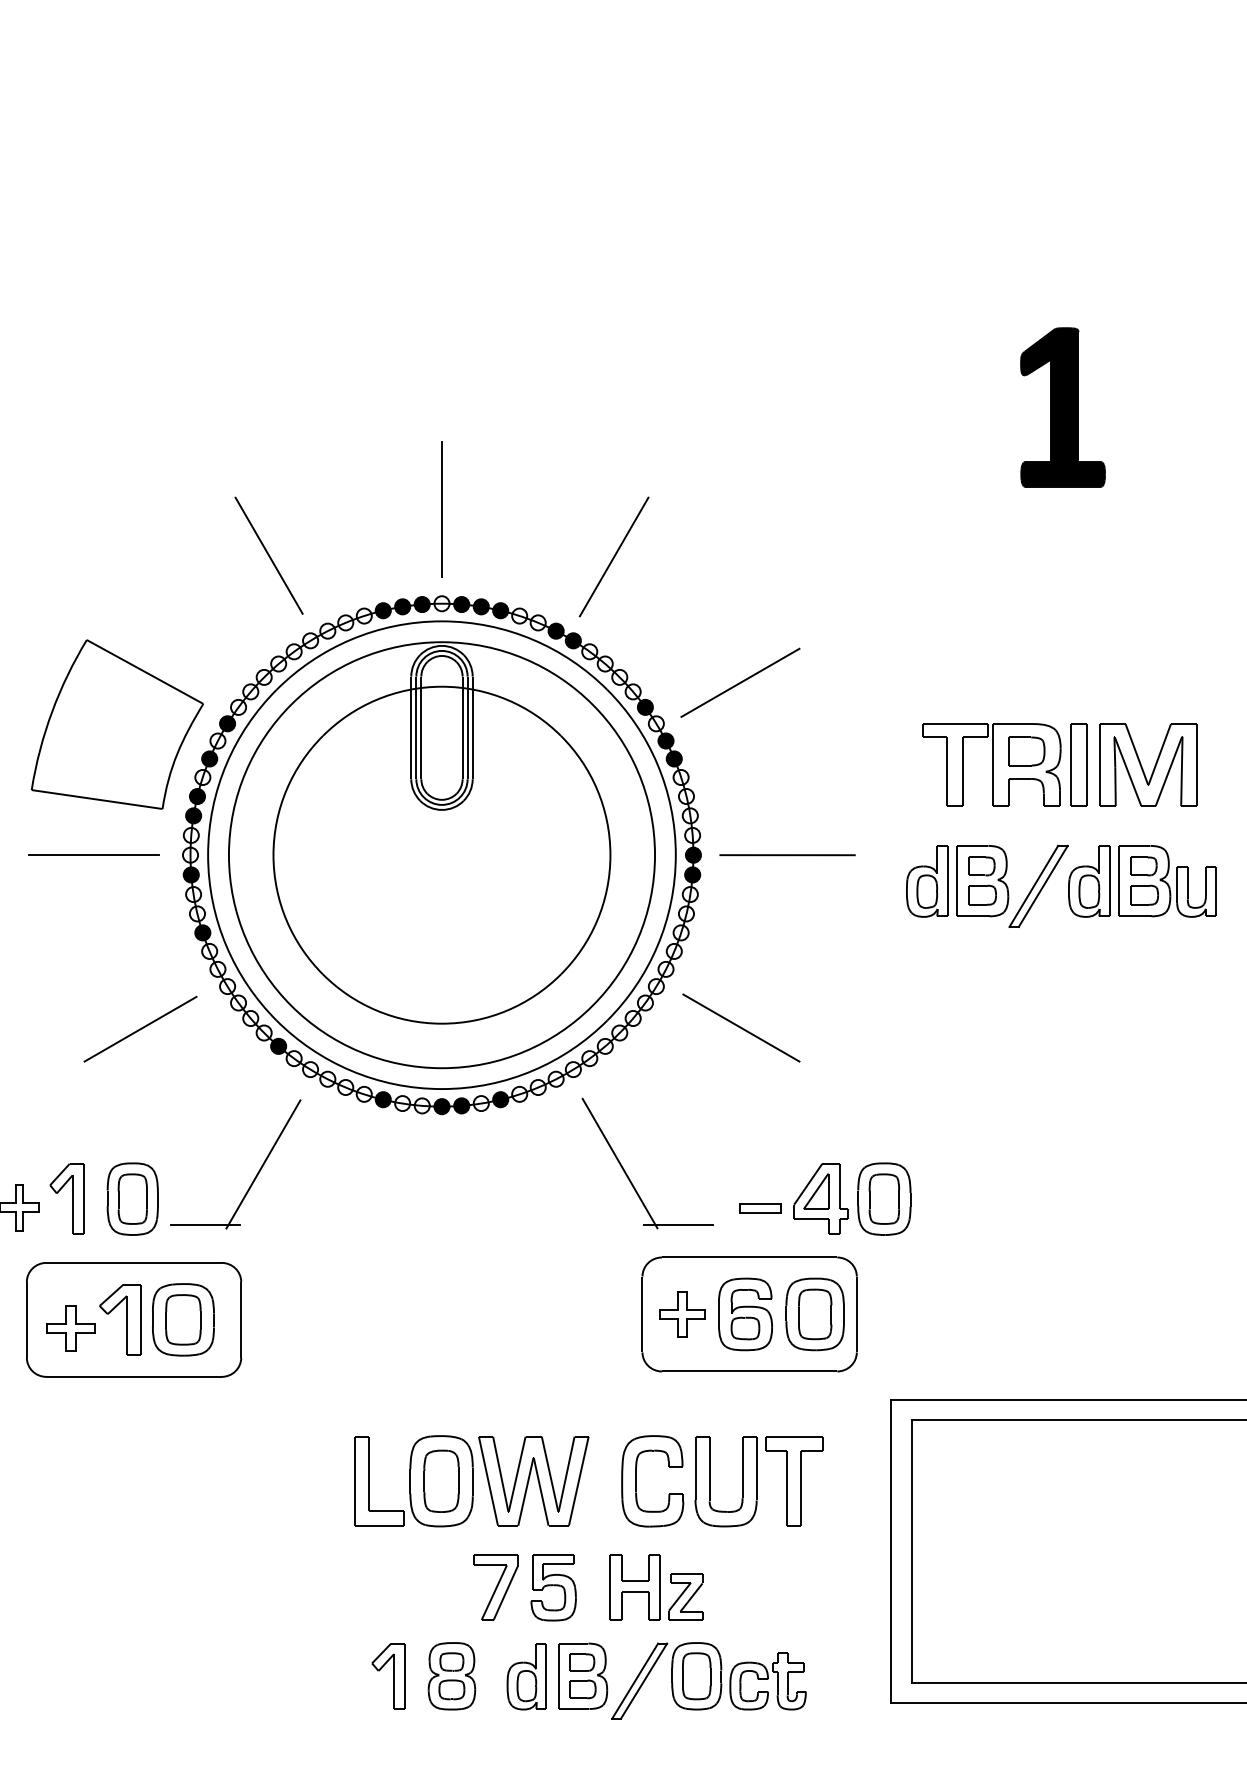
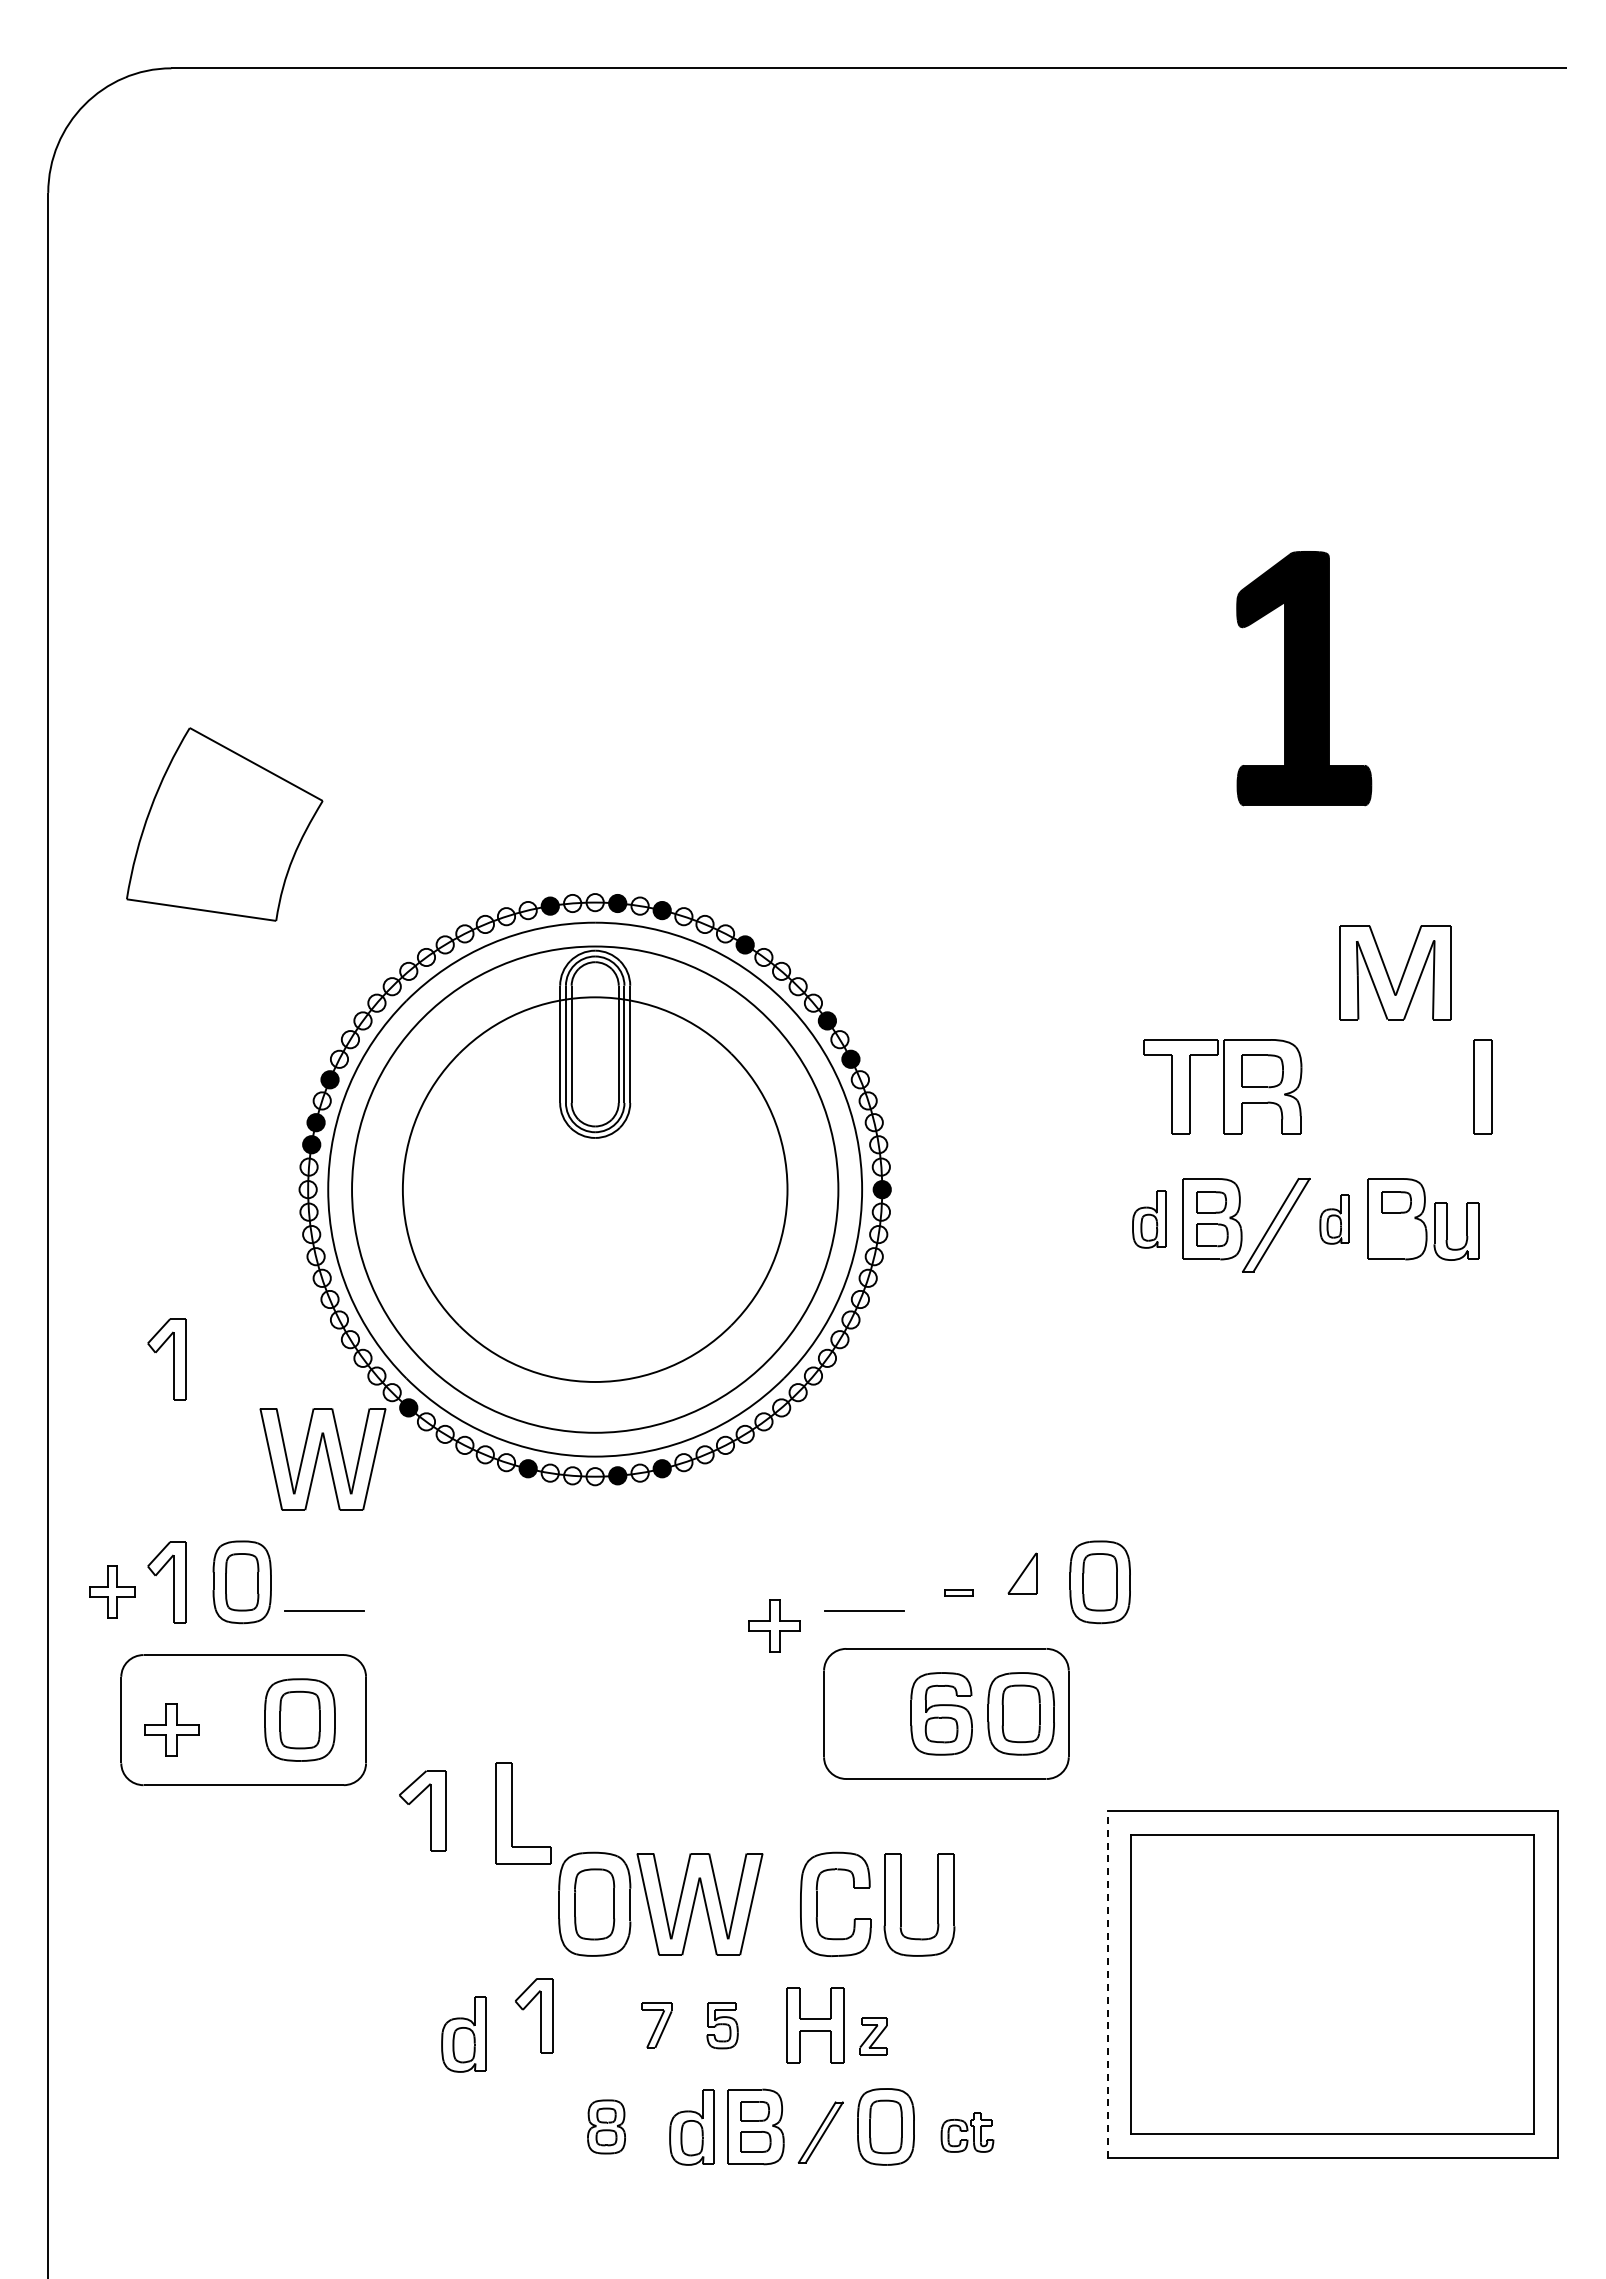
part: (1062, 407) -> (1303, 678), size x1.4
line: (442, 509) -> (595, 795), removed
line: (268, 555) -> (397, 847), removed
line: (613, 556) -> (791, 848), removed
fill: (422, 604) -> (572, 903), removed
fill: (480, 606) -> (639, 905), removed
fill: (382, 610) -> (527, 910), removed
fill: (556, 630) -> (725, 933), removed
line: (740, 682) -> (935, 992), removed
fill: (227, 723) -> (350, 1039), removed
part: (117, 724) -> (224, 824), moved
fill: (674, 758) -> (860, 1079), removed
part: (1079, 764) -> (1482, 1086), moved
part: (1142, 765) -> (1388, 973), moved
line: (94, 855) -> (198, 1189), removed
line: (787, 855) -> (989, 1189), removed
fill: (190, 874) -> (308, 1211), removed
fill: (692, 874) -> (881, 1211), removed
part: (927, 881) -> (1149, 1219), size x0.7
part: (1089, 881) -> (1334, 1219), size x0.6
part: (1144, 895) -> (1397, 1235), removed
fill: (202, 932) -> (321, 1277), removed
part: (72, 1003) -> (173, 1359), added
line: (740, 1027) -> (936, 1386), removed
line: (140, 1029) -> (250, 1388), removed
part: (203, 1091) -> (322, 1459), added
fill: (441, 1106) -> (594, 1476), removed
line: (620, 1163) -> (798, 1541), removed
line: (263, 1164) -> (391, 1542), removed
part: (820, 1199) -> (1027, 1582), removed
part: (760, 1208) -> (958, 1592), size x0.6
part: (682, 1314) -> (774, 1625), moved
part: (126, 1319) -> (430, 1810), moved
part: (369, 1481) -> (512, 1813), moved
part: (794, 1481) -> (997, 1904), removed
line: (890, 1550) -> (1107, 1983), solid -> dashed
part: (495, 1587) -> (656, 2025), size x0.6
part: (553, 1587) -> (722, 2025), size x0.6
part: (326, 1595) -> (463, 2034), added
part: (685, 1597) -> (873, 2036), size x0.7
part: (388, 1675) -> (534, 2015), moved
part: (451, 1675) -> (606, 2126), size x0.7
part: (639, 1681) -> (820, 2132), size x0.7
part: (768, 1681) -> (967, 2132), size x0.6

